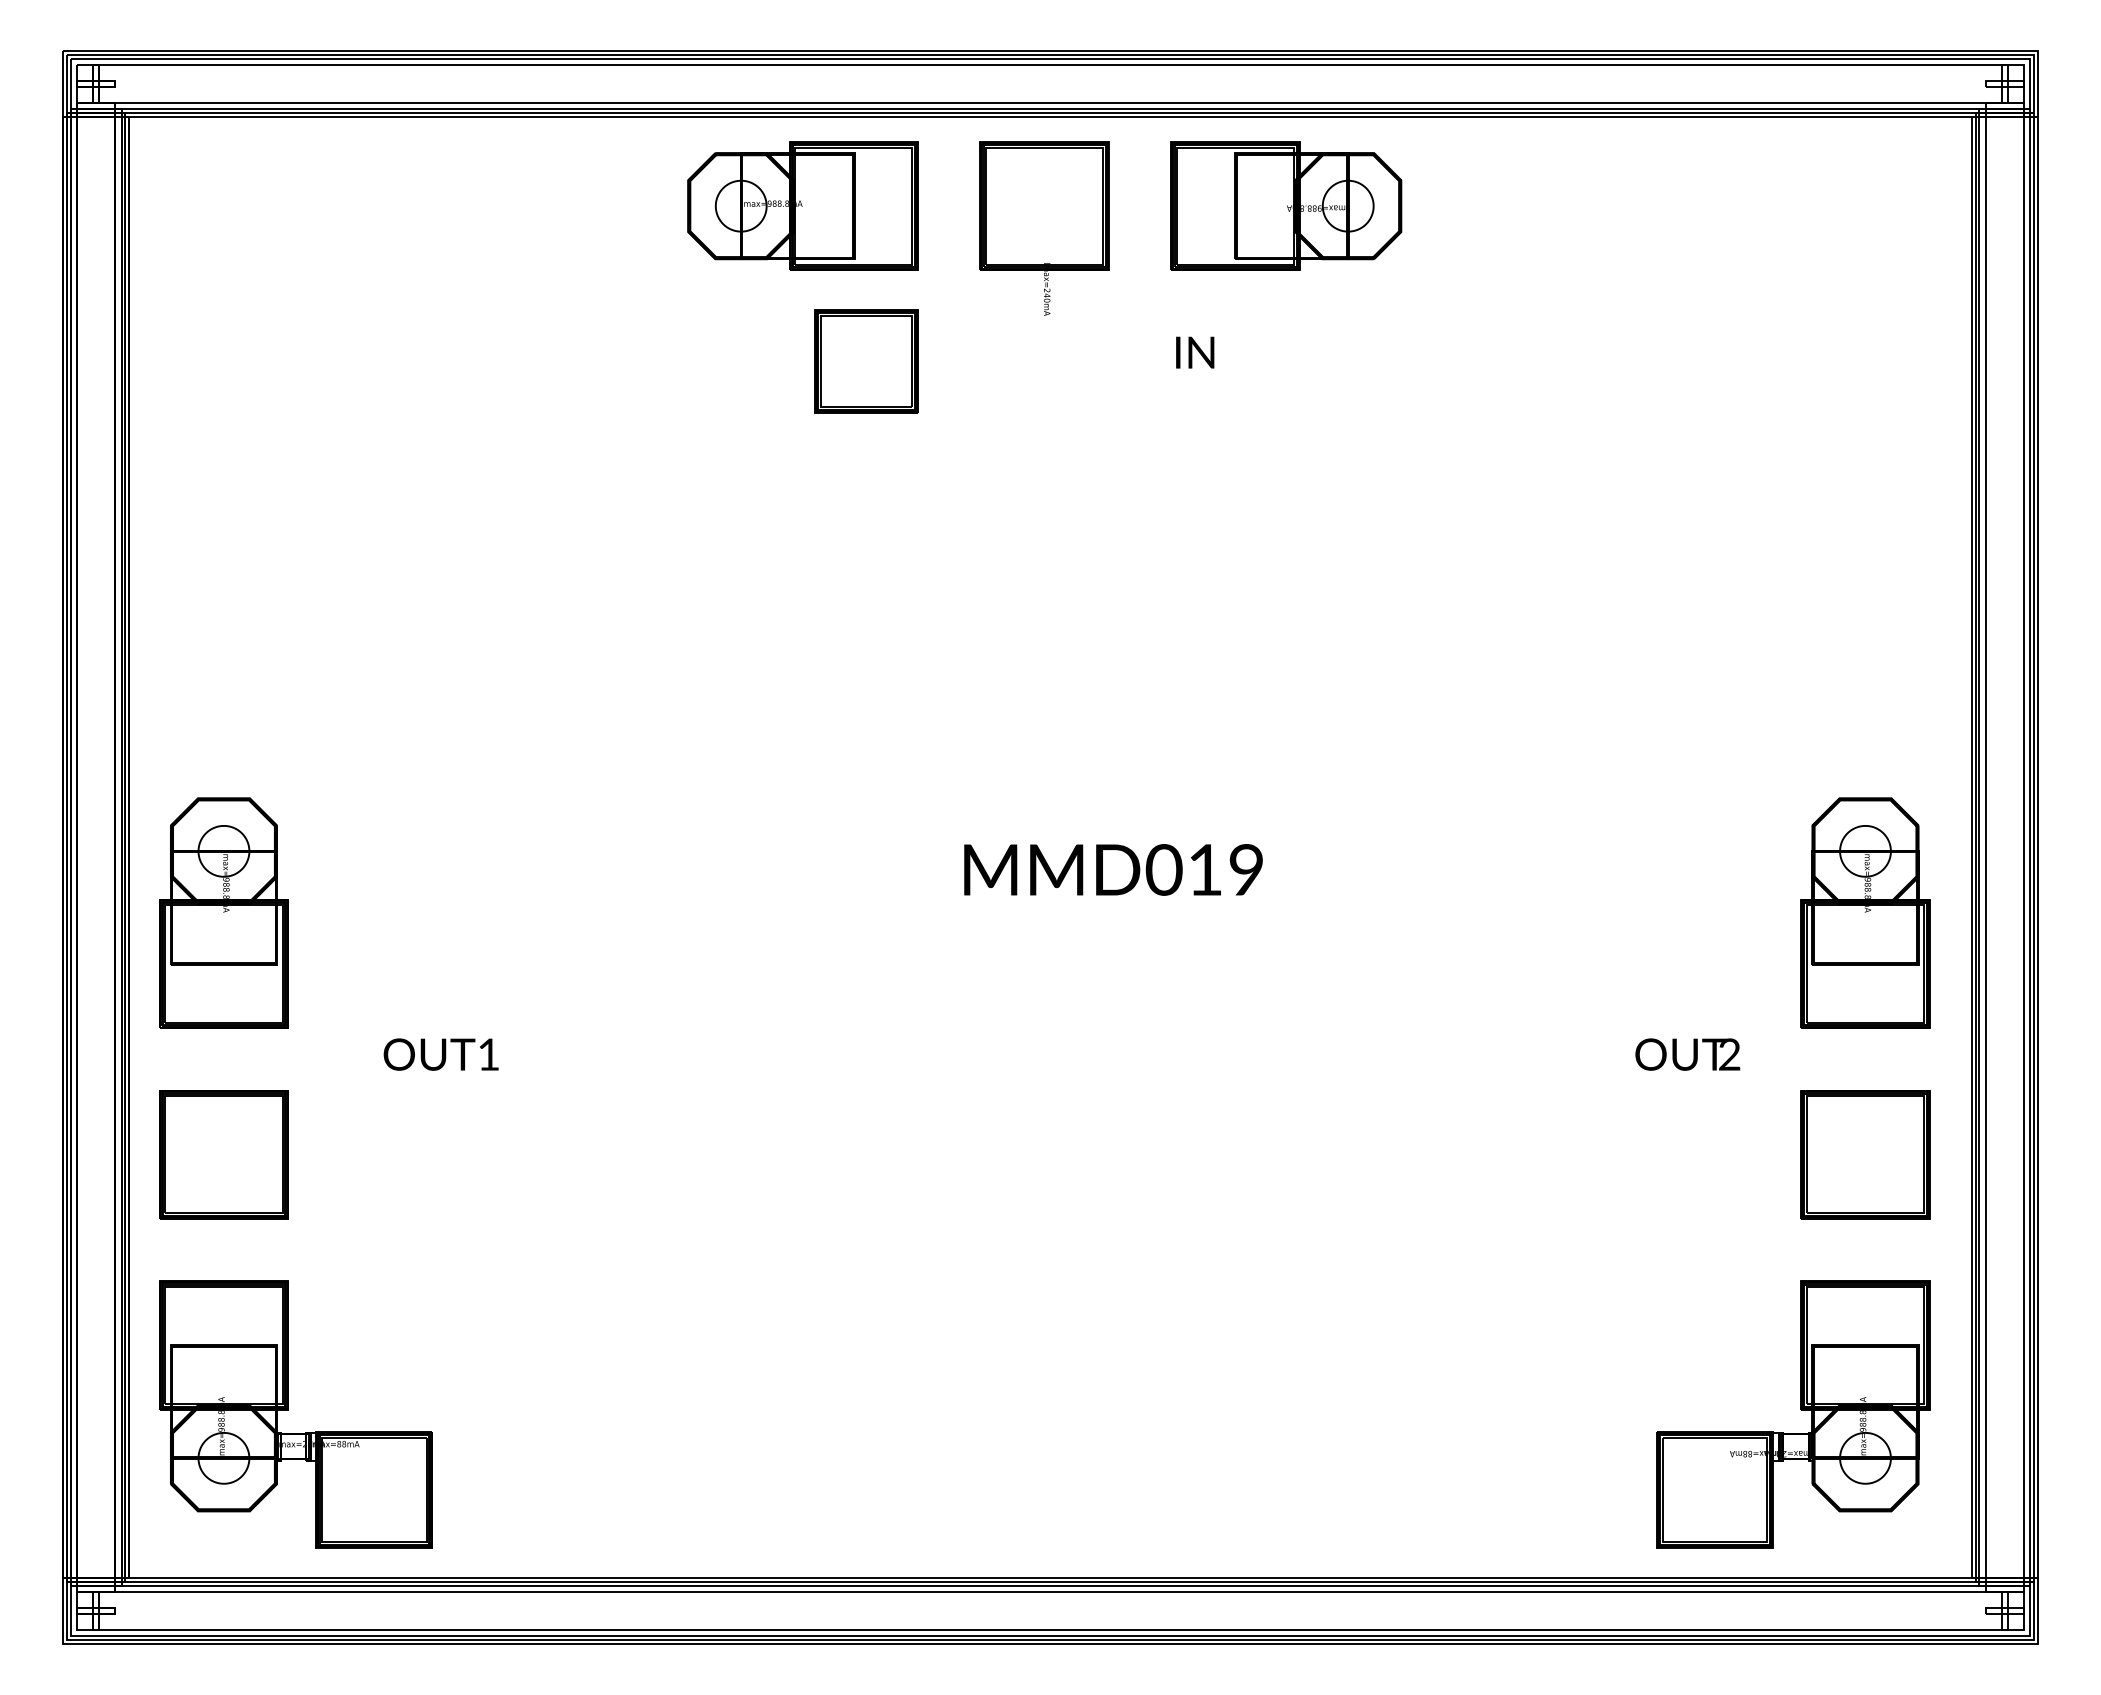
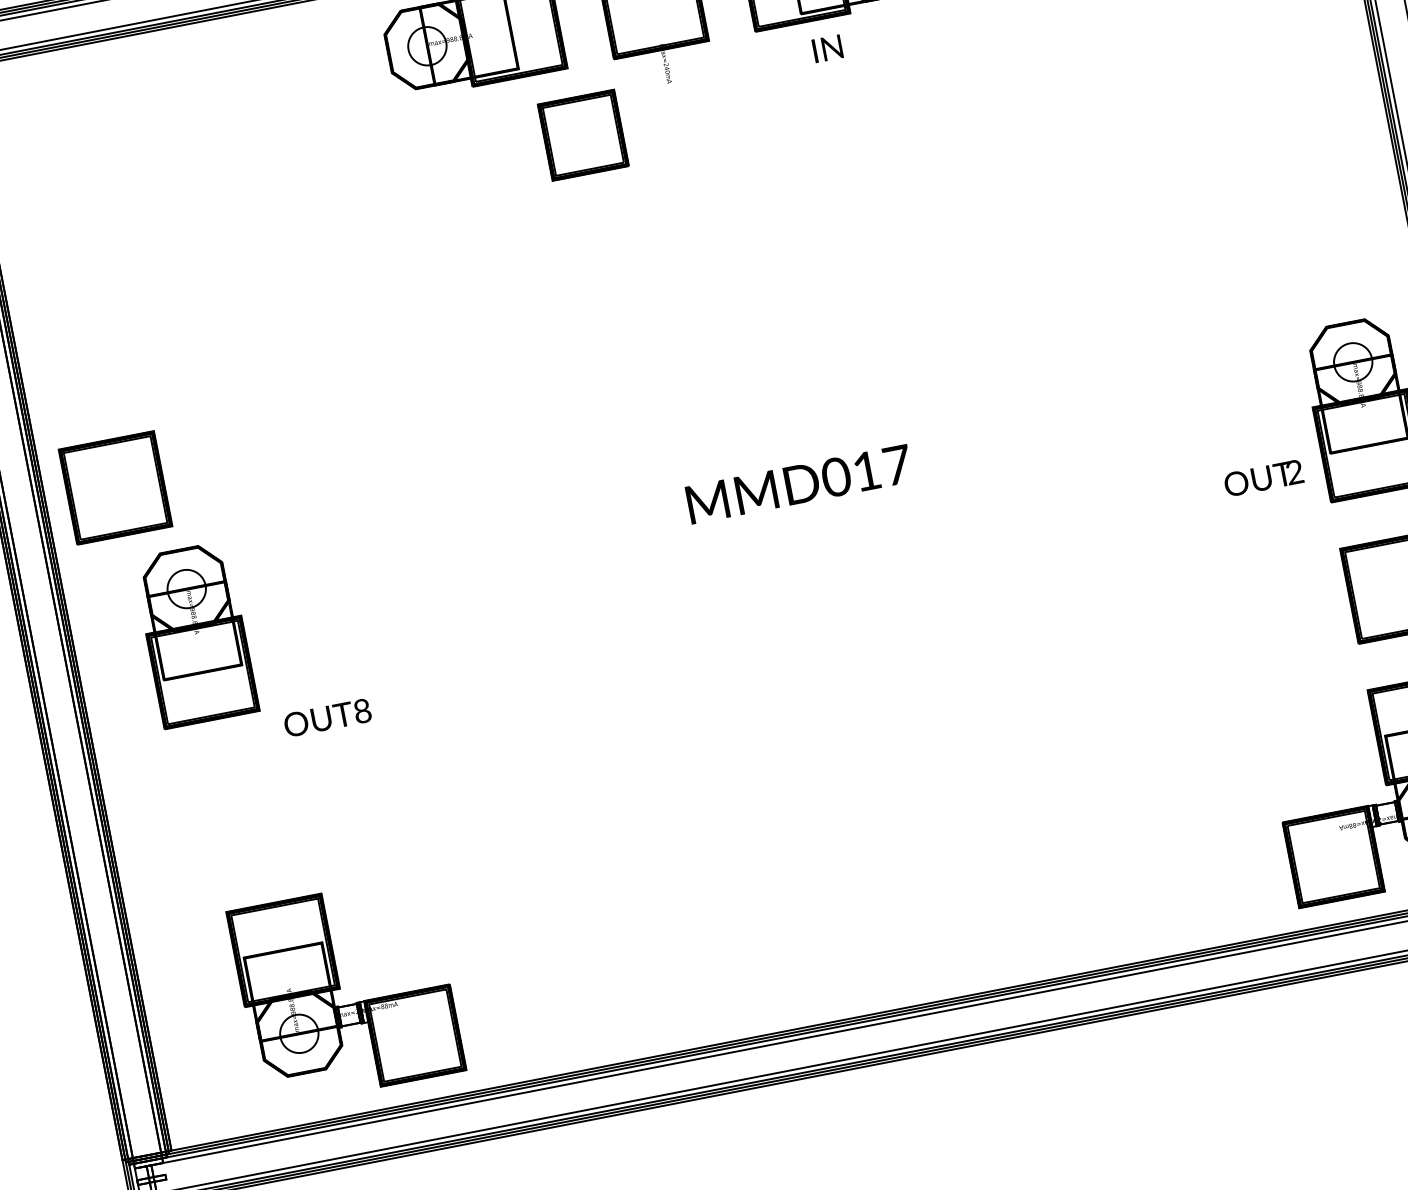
text: (1195, 352) -> (827, 48), moved
part: (866, 361) -> (583, 135), moved
text: (1246, 869) -> (897, 464), MMD019 -> MMD017
part: (223, 912) -> (195, 634), moved
text: (488, 1054) -> (362, 711), OUT1 -> OUT8
text: (1687, 1054) -> (1263, 478), moved
part: (223, 1154) -> (115, 487), moved
part: (288, 1410) -> (340, 989), moved

